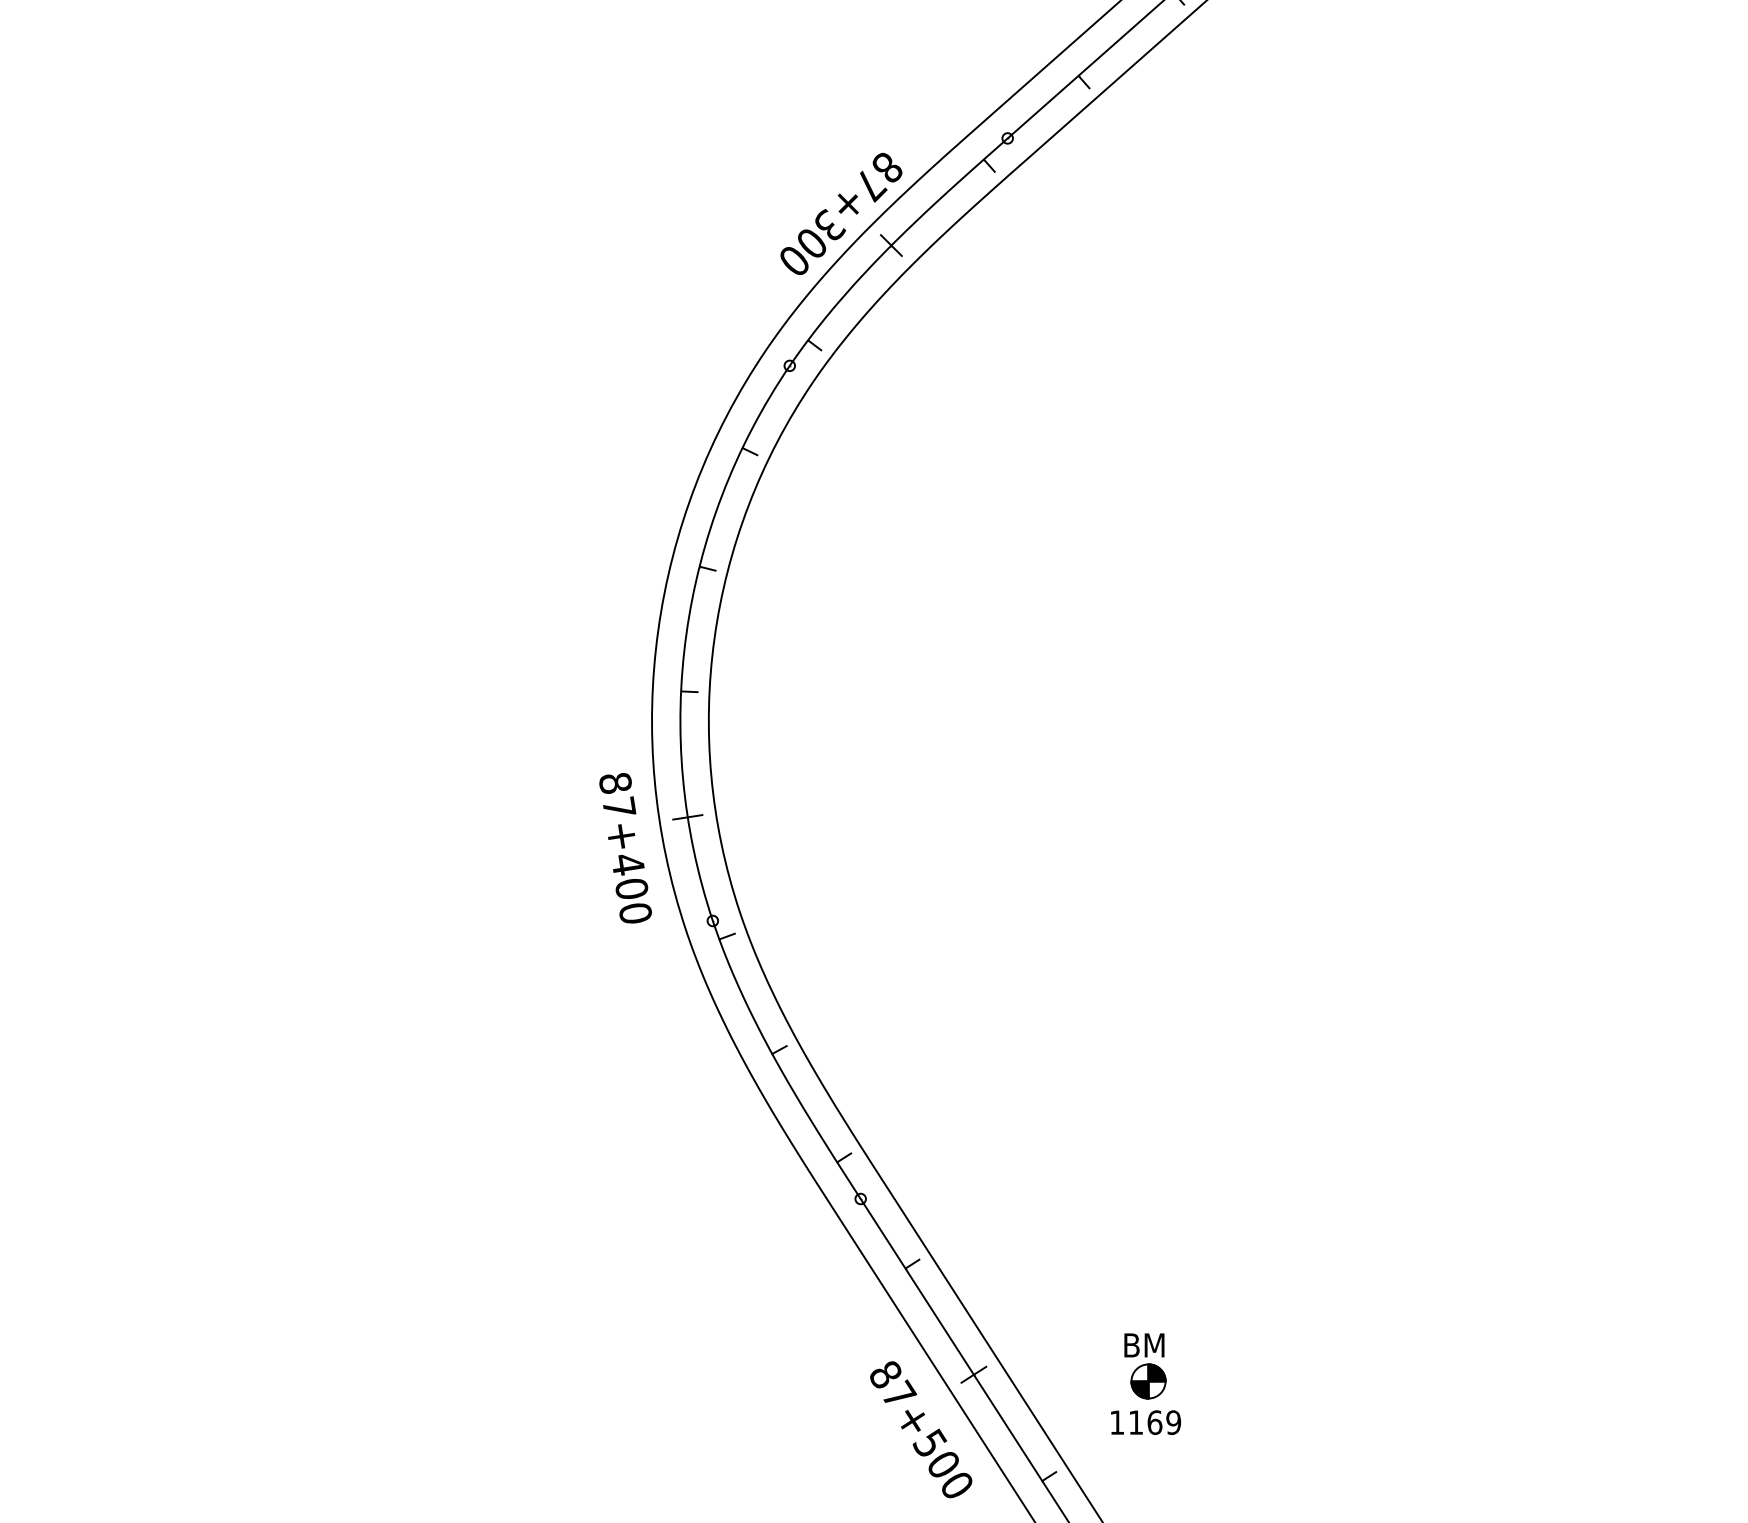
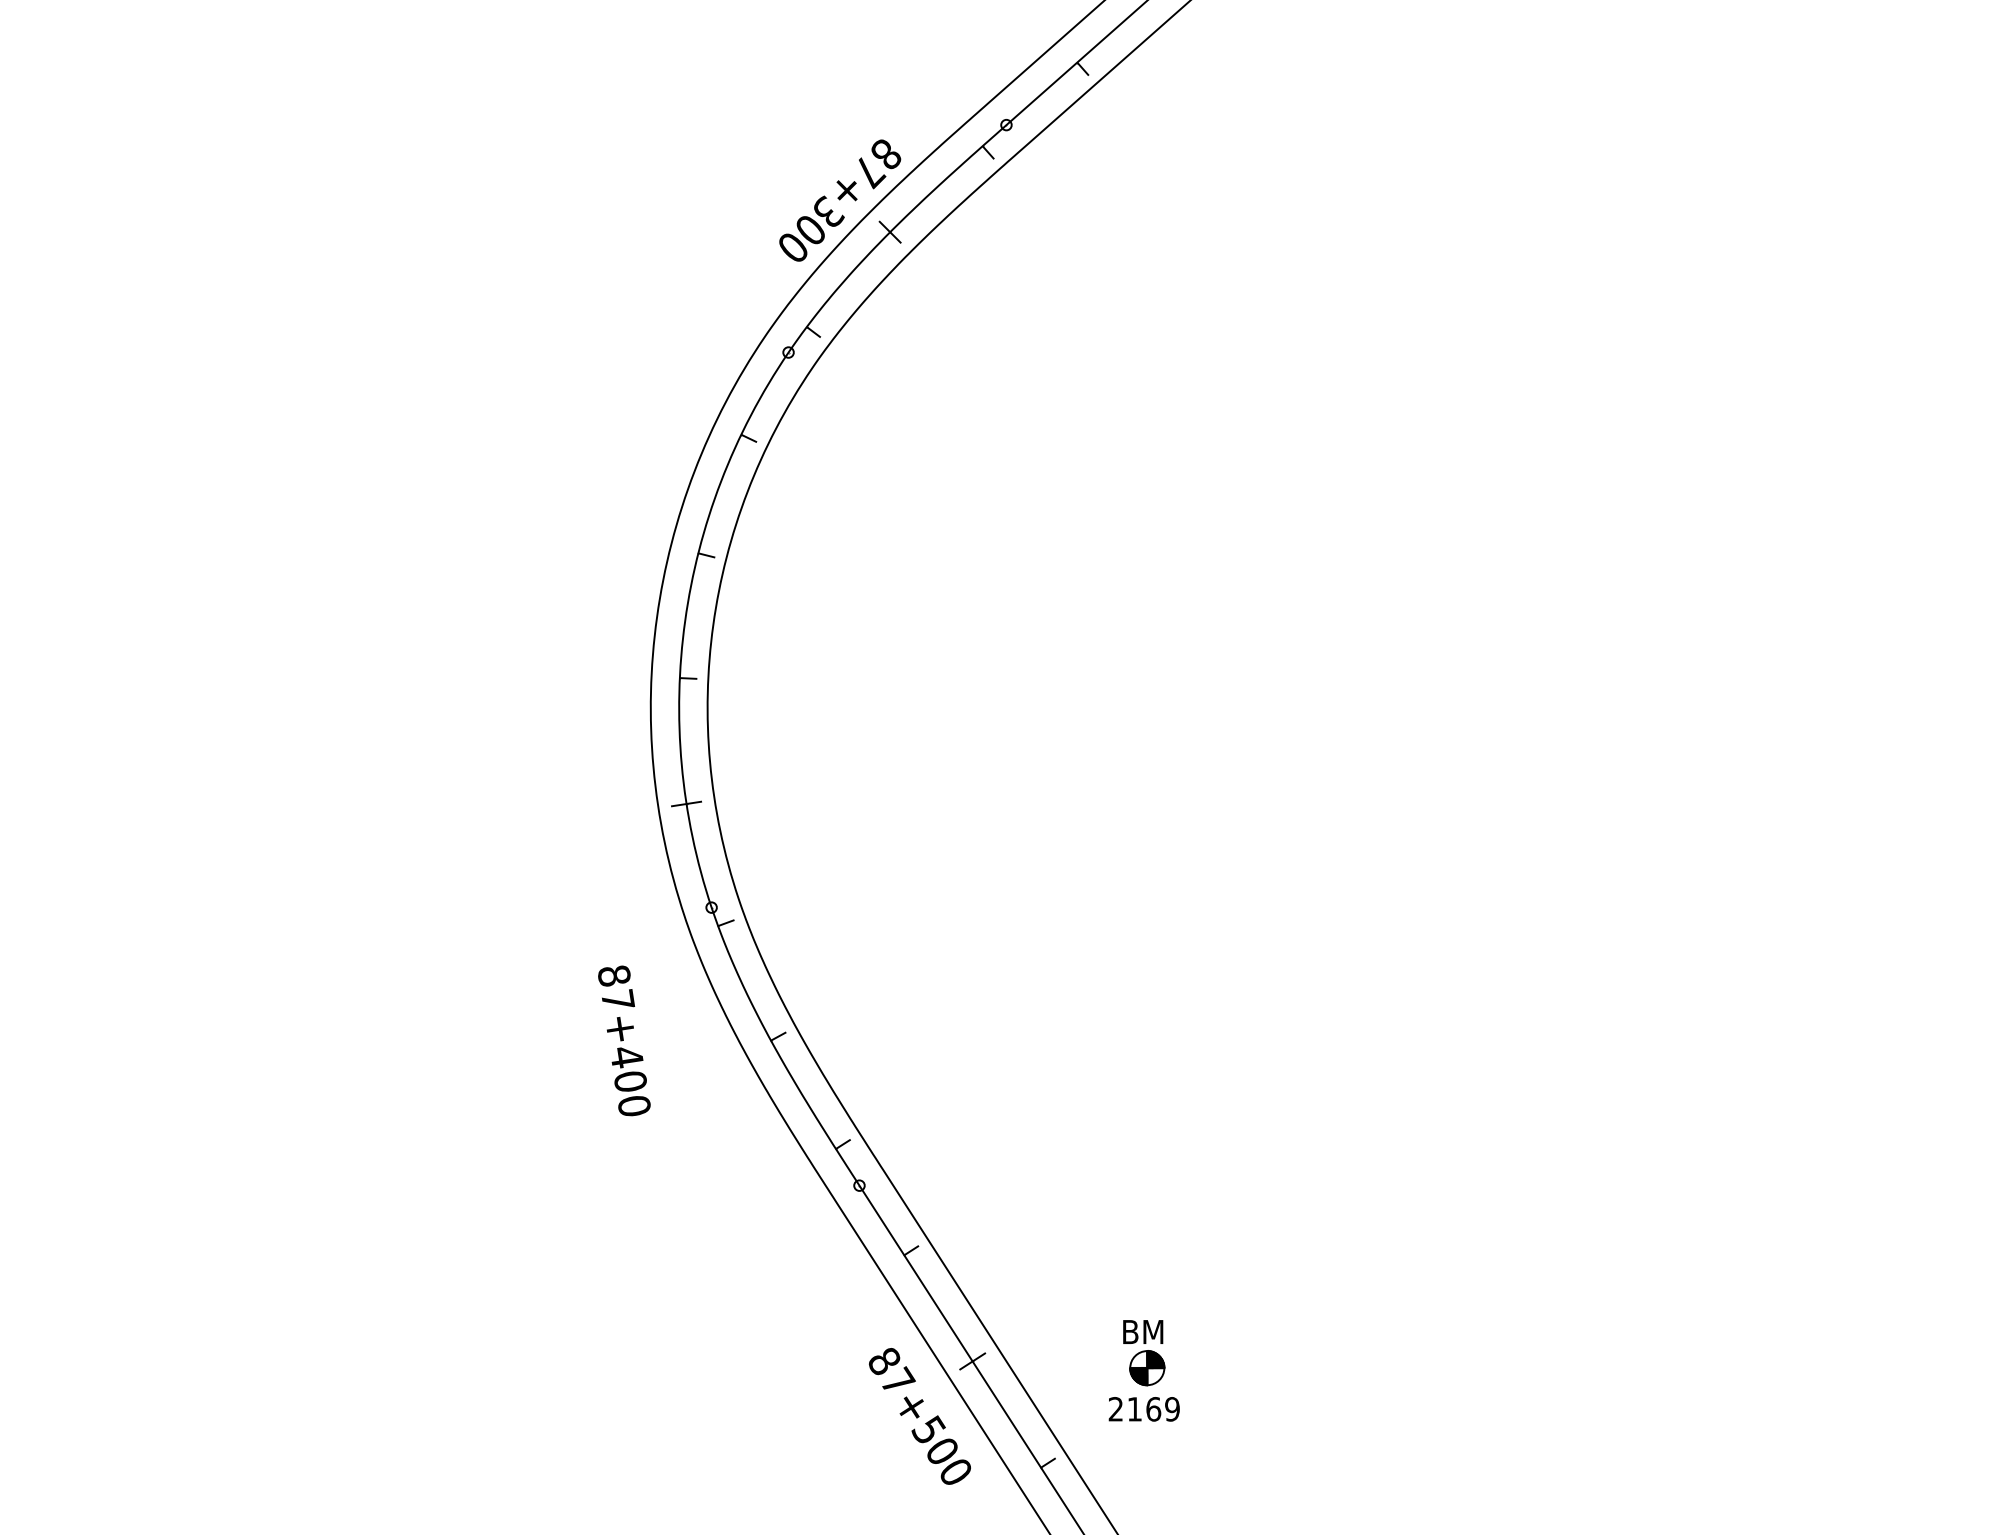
text: (625, 847) -> (624, 1040), moved
text: (1116, 1422) -> (1115, 1409), 1169 -> 2169

